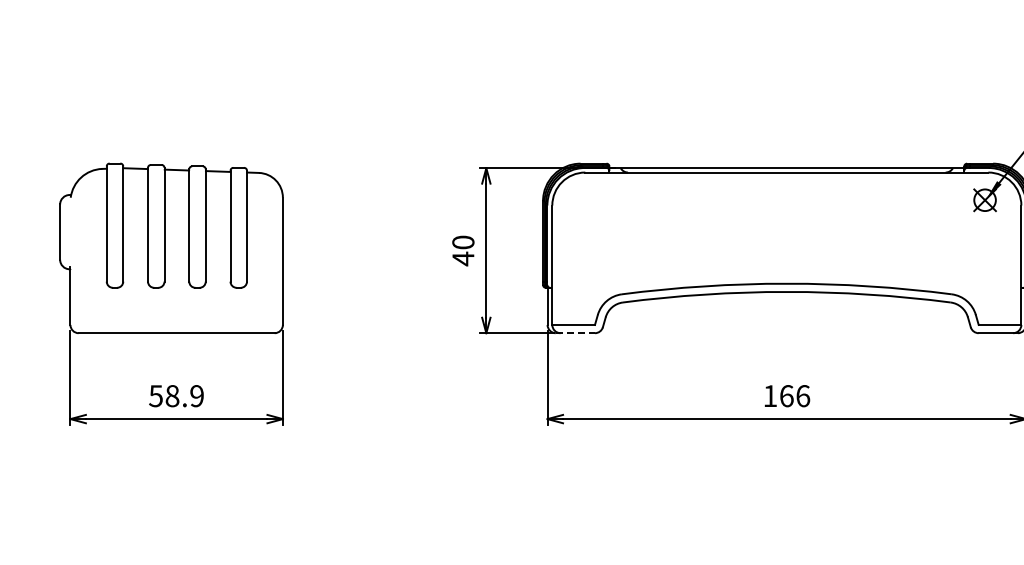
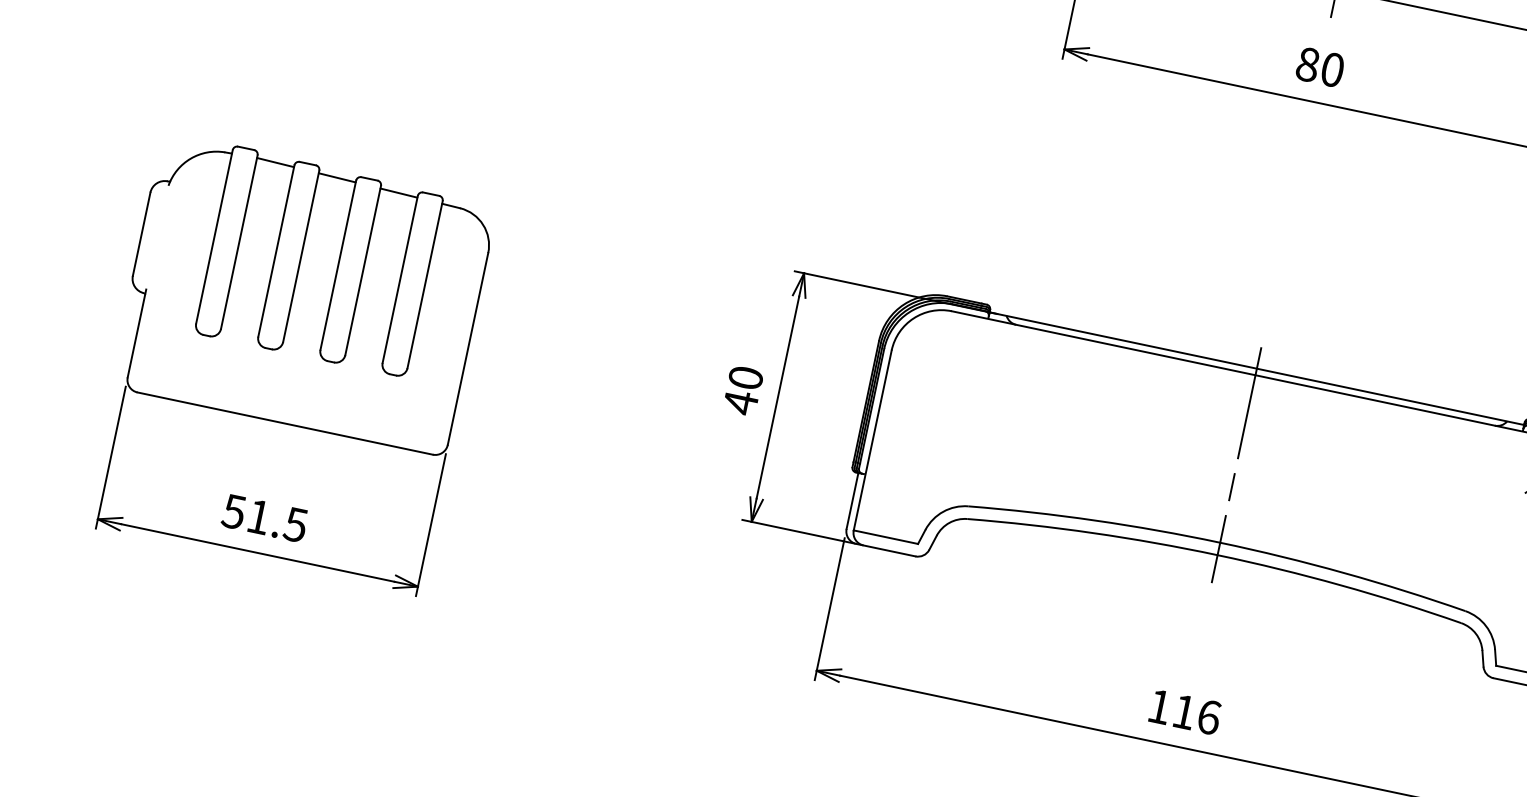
line: (786, 231) -> (1236, 463), added
line: (575, 333) -> (885, 550), dashed -> solid
text: (184, 396) -> (276, 521), 58.9 -> 51.5
text: (786, 396) -> (1183, 712), 166 -> 116

